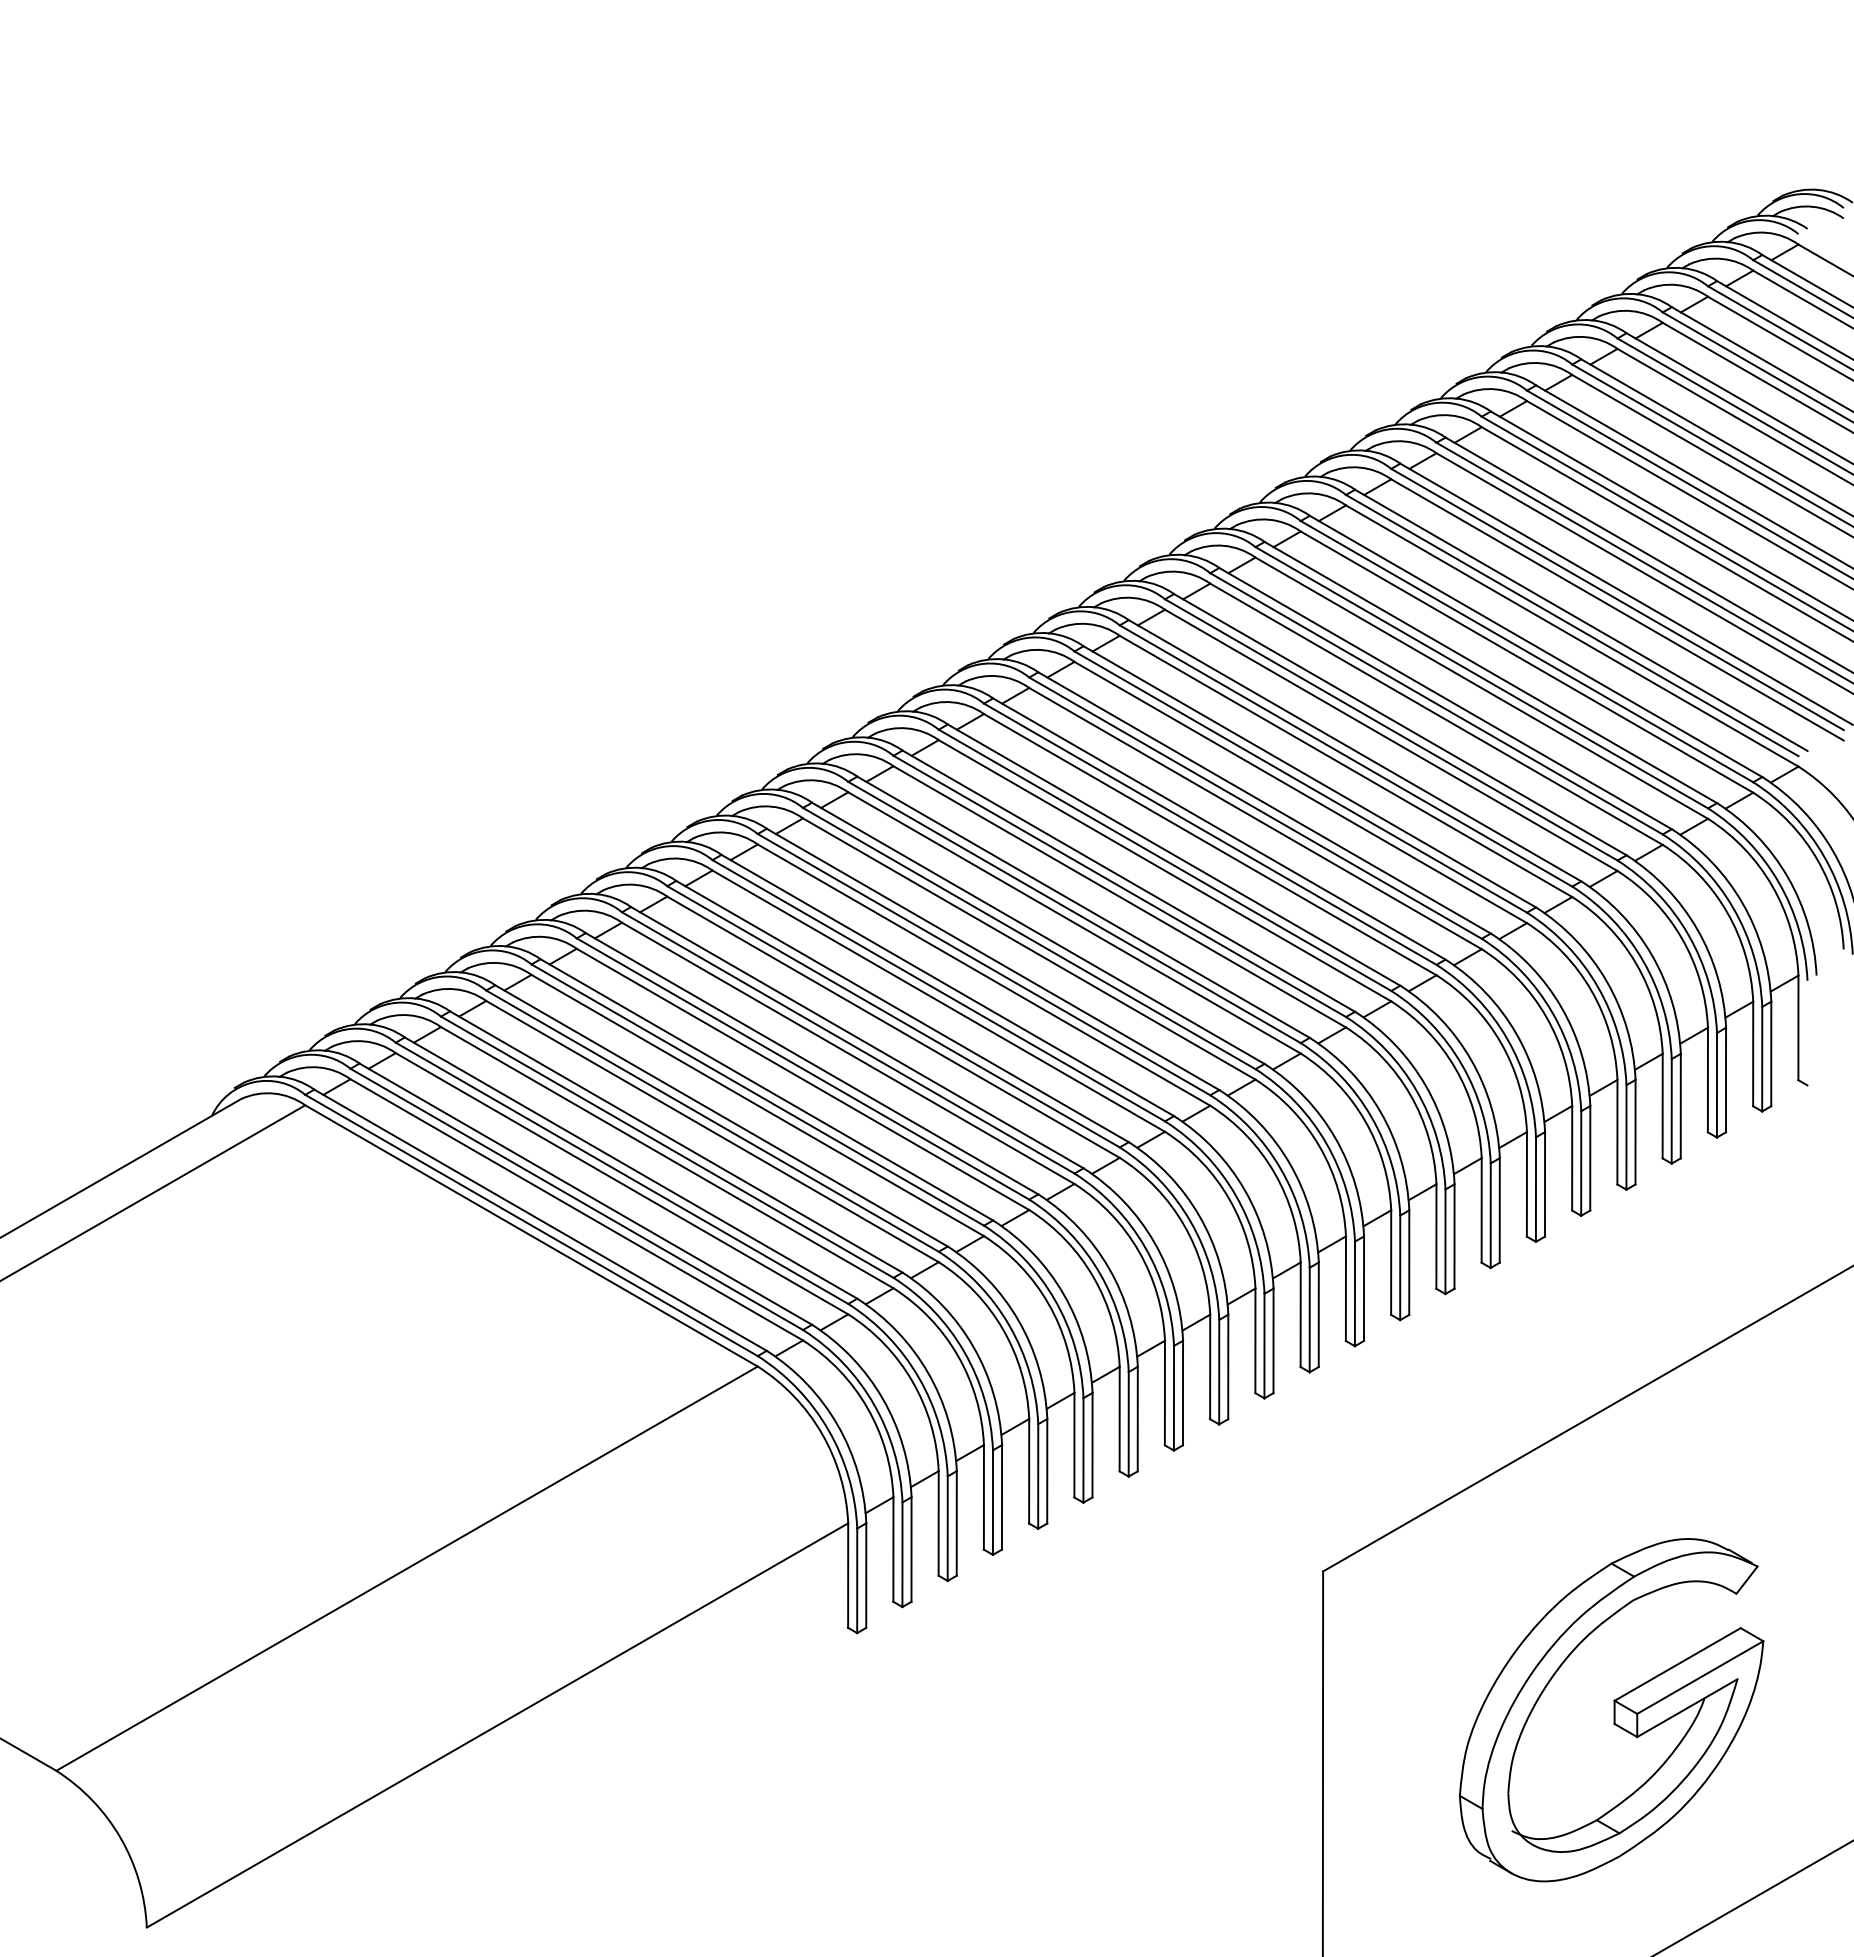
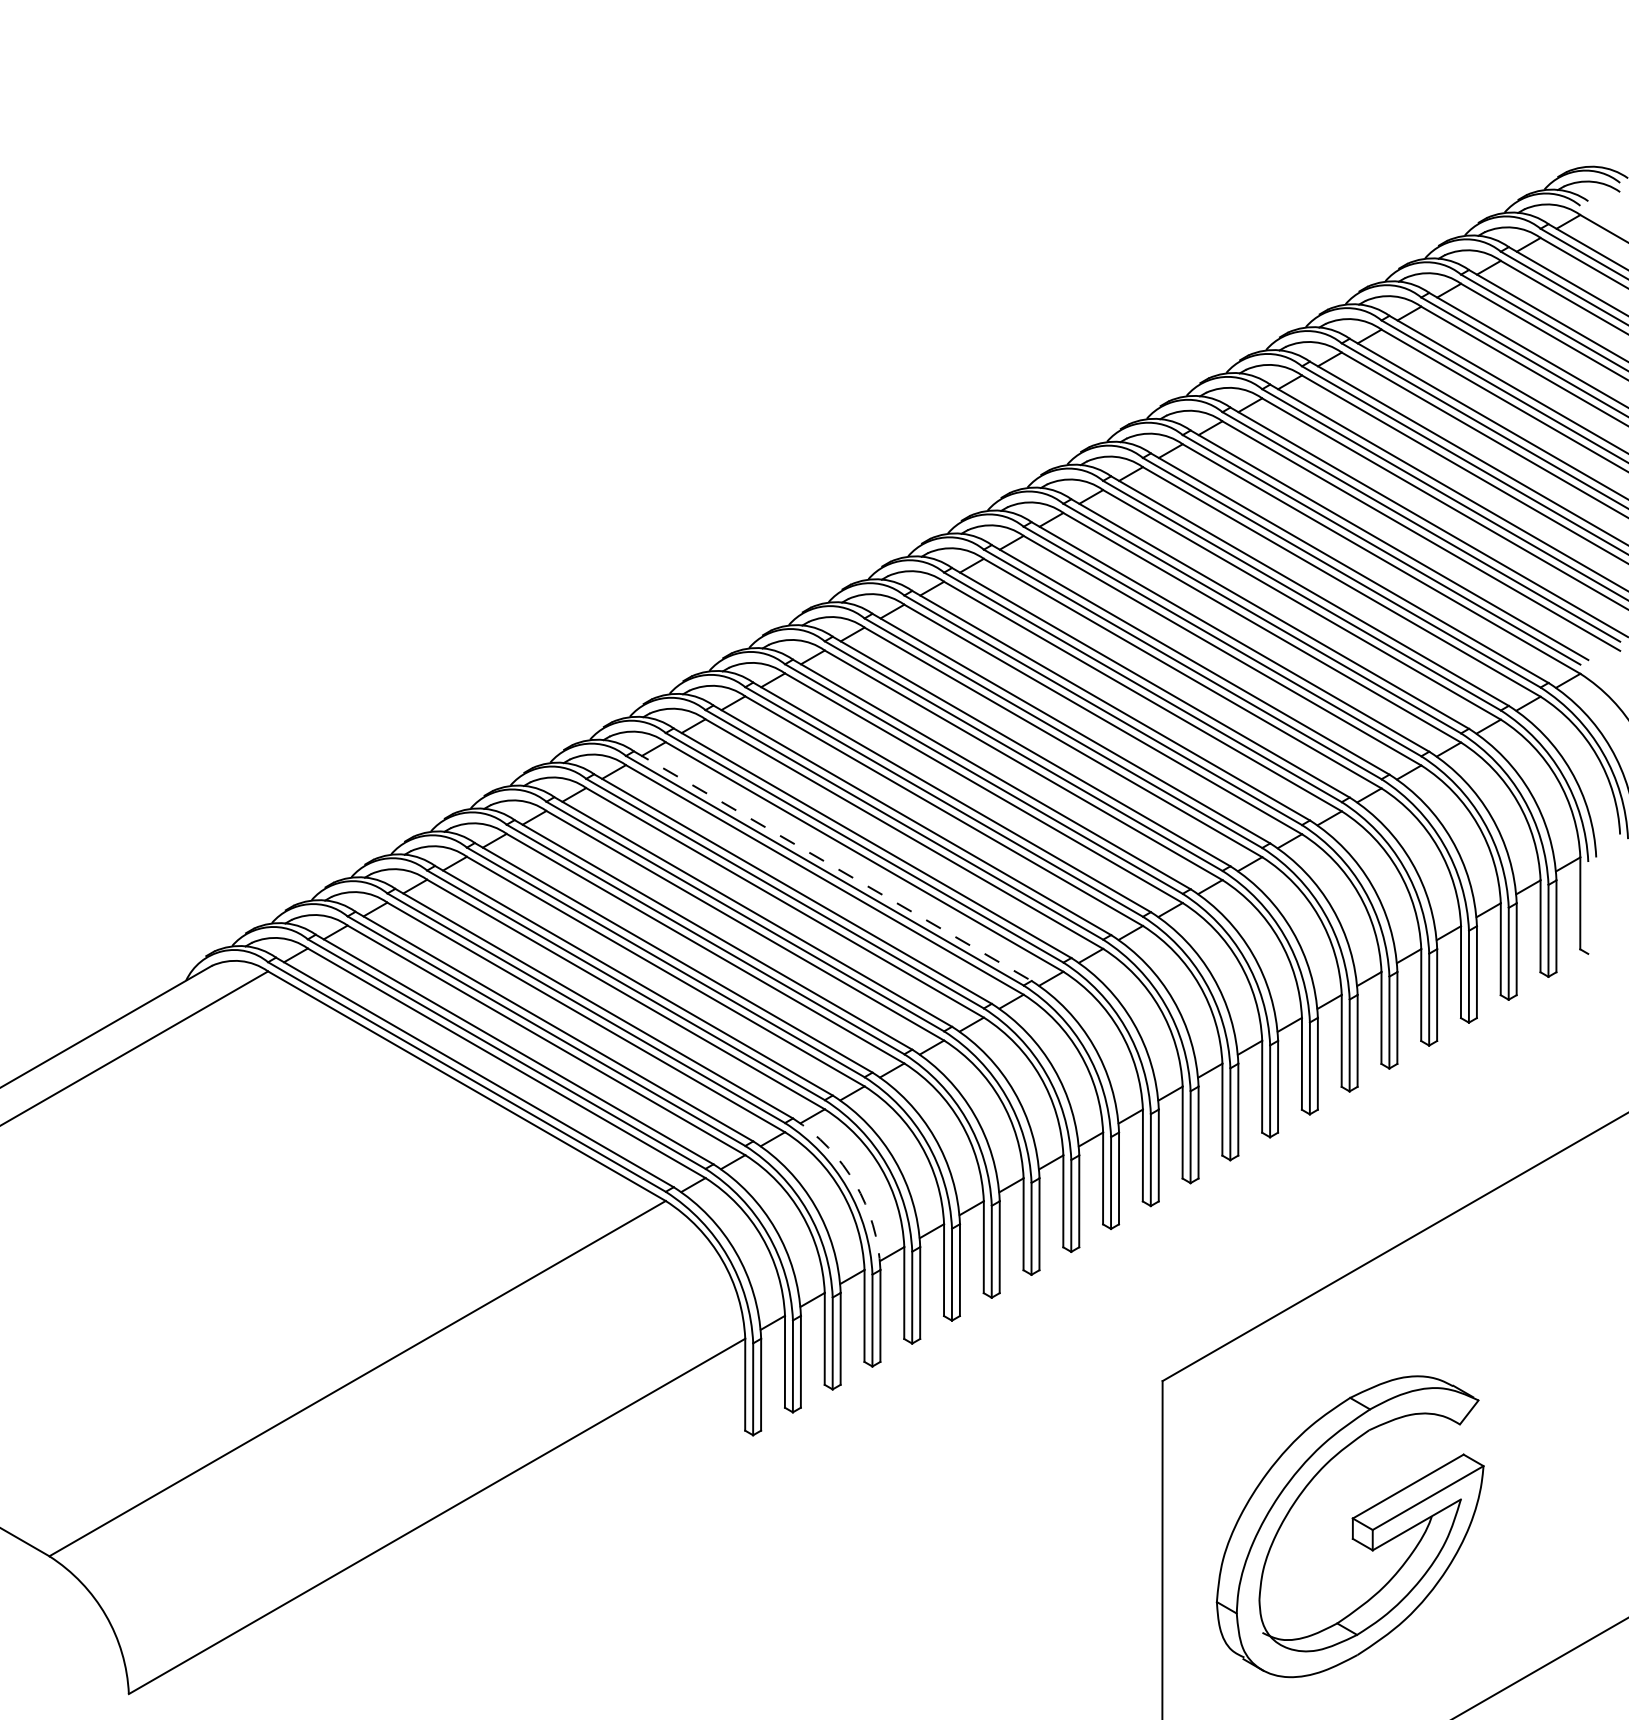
line: (948, 985) -> (833, 866), solid -> dashed
arc: (973, 1346) -> (855, 1183), solid -> dashed
part: (1611, 1710) -> (1350, 1527), moved

